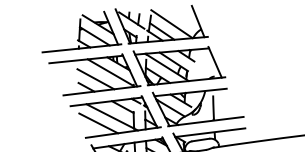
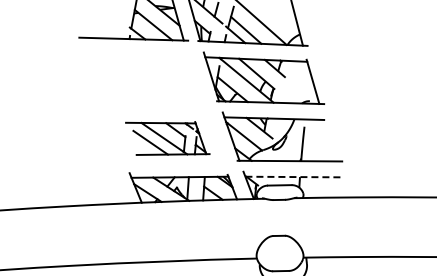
part: (94, 74) -> (146, 76), removed
part: (115, 116) -> (167, 138), size x0.7
line: (209, 133) -> (293, 177), solid -> dashed

